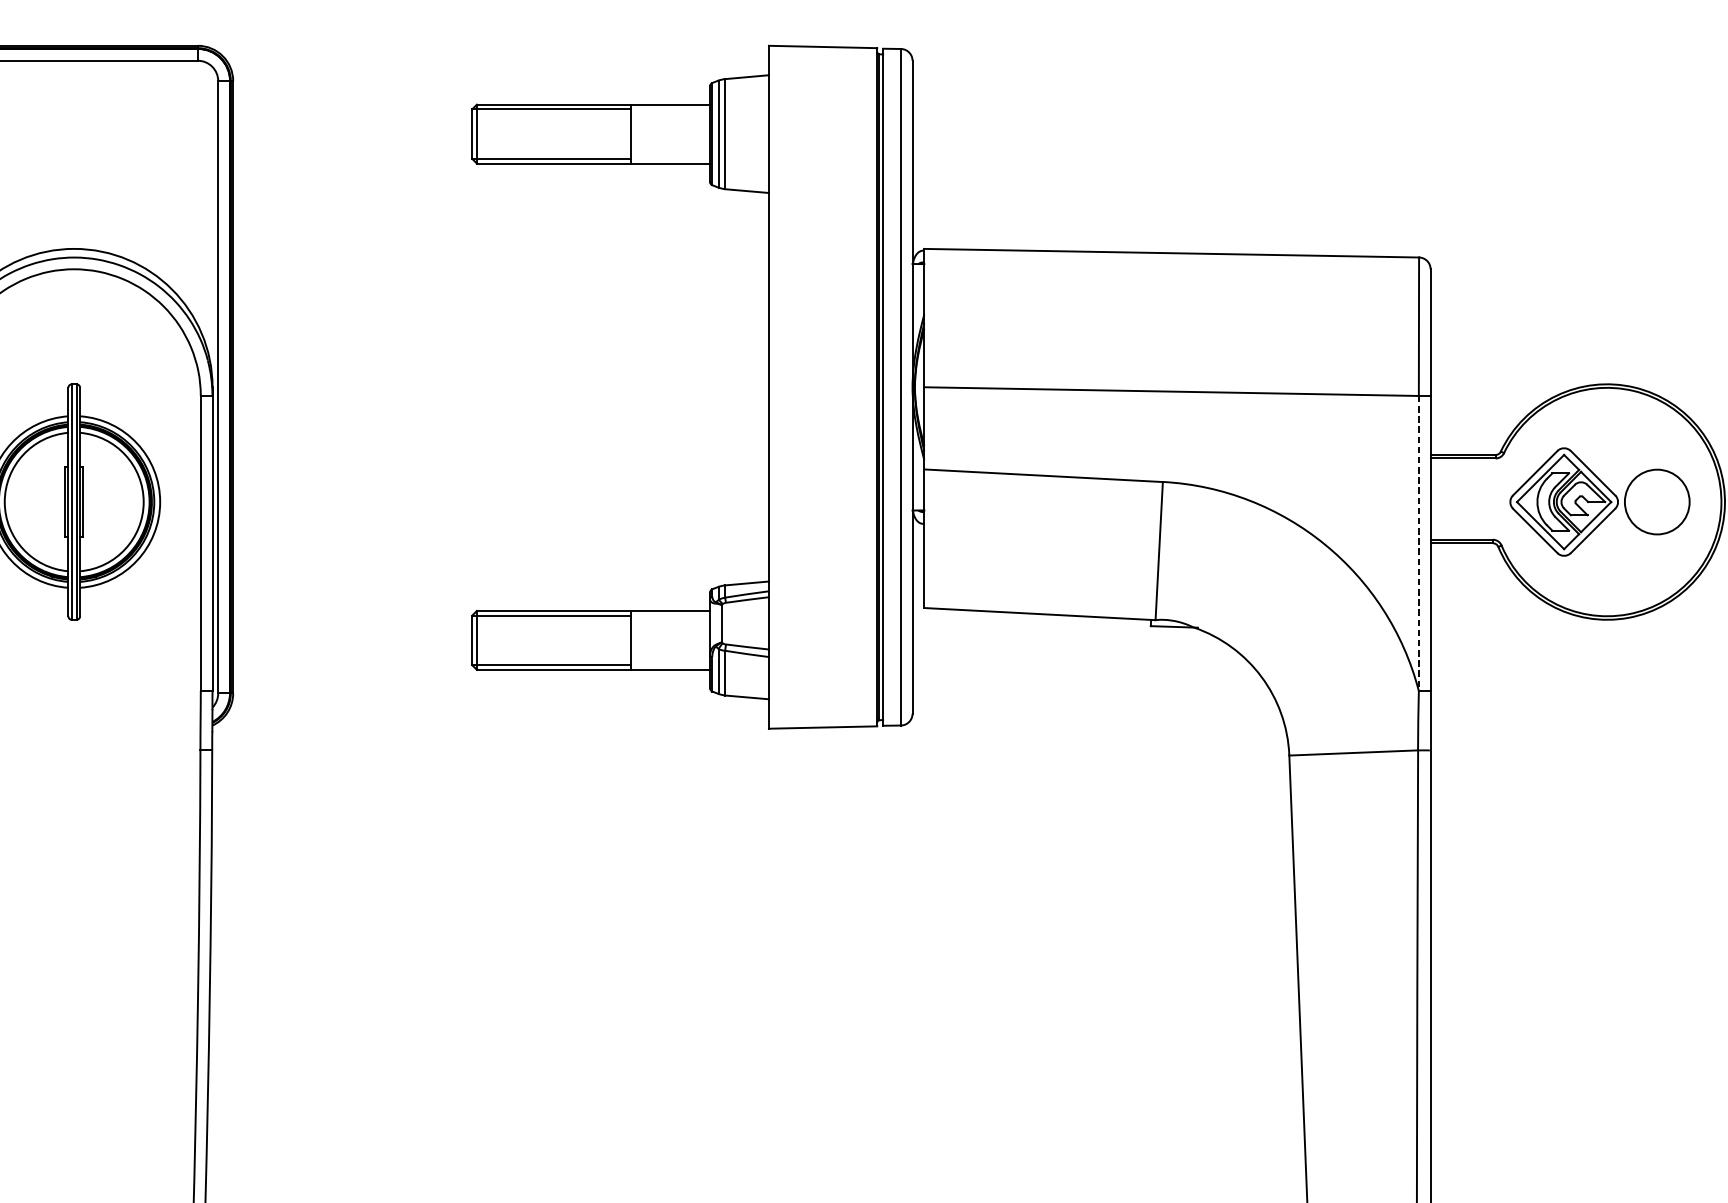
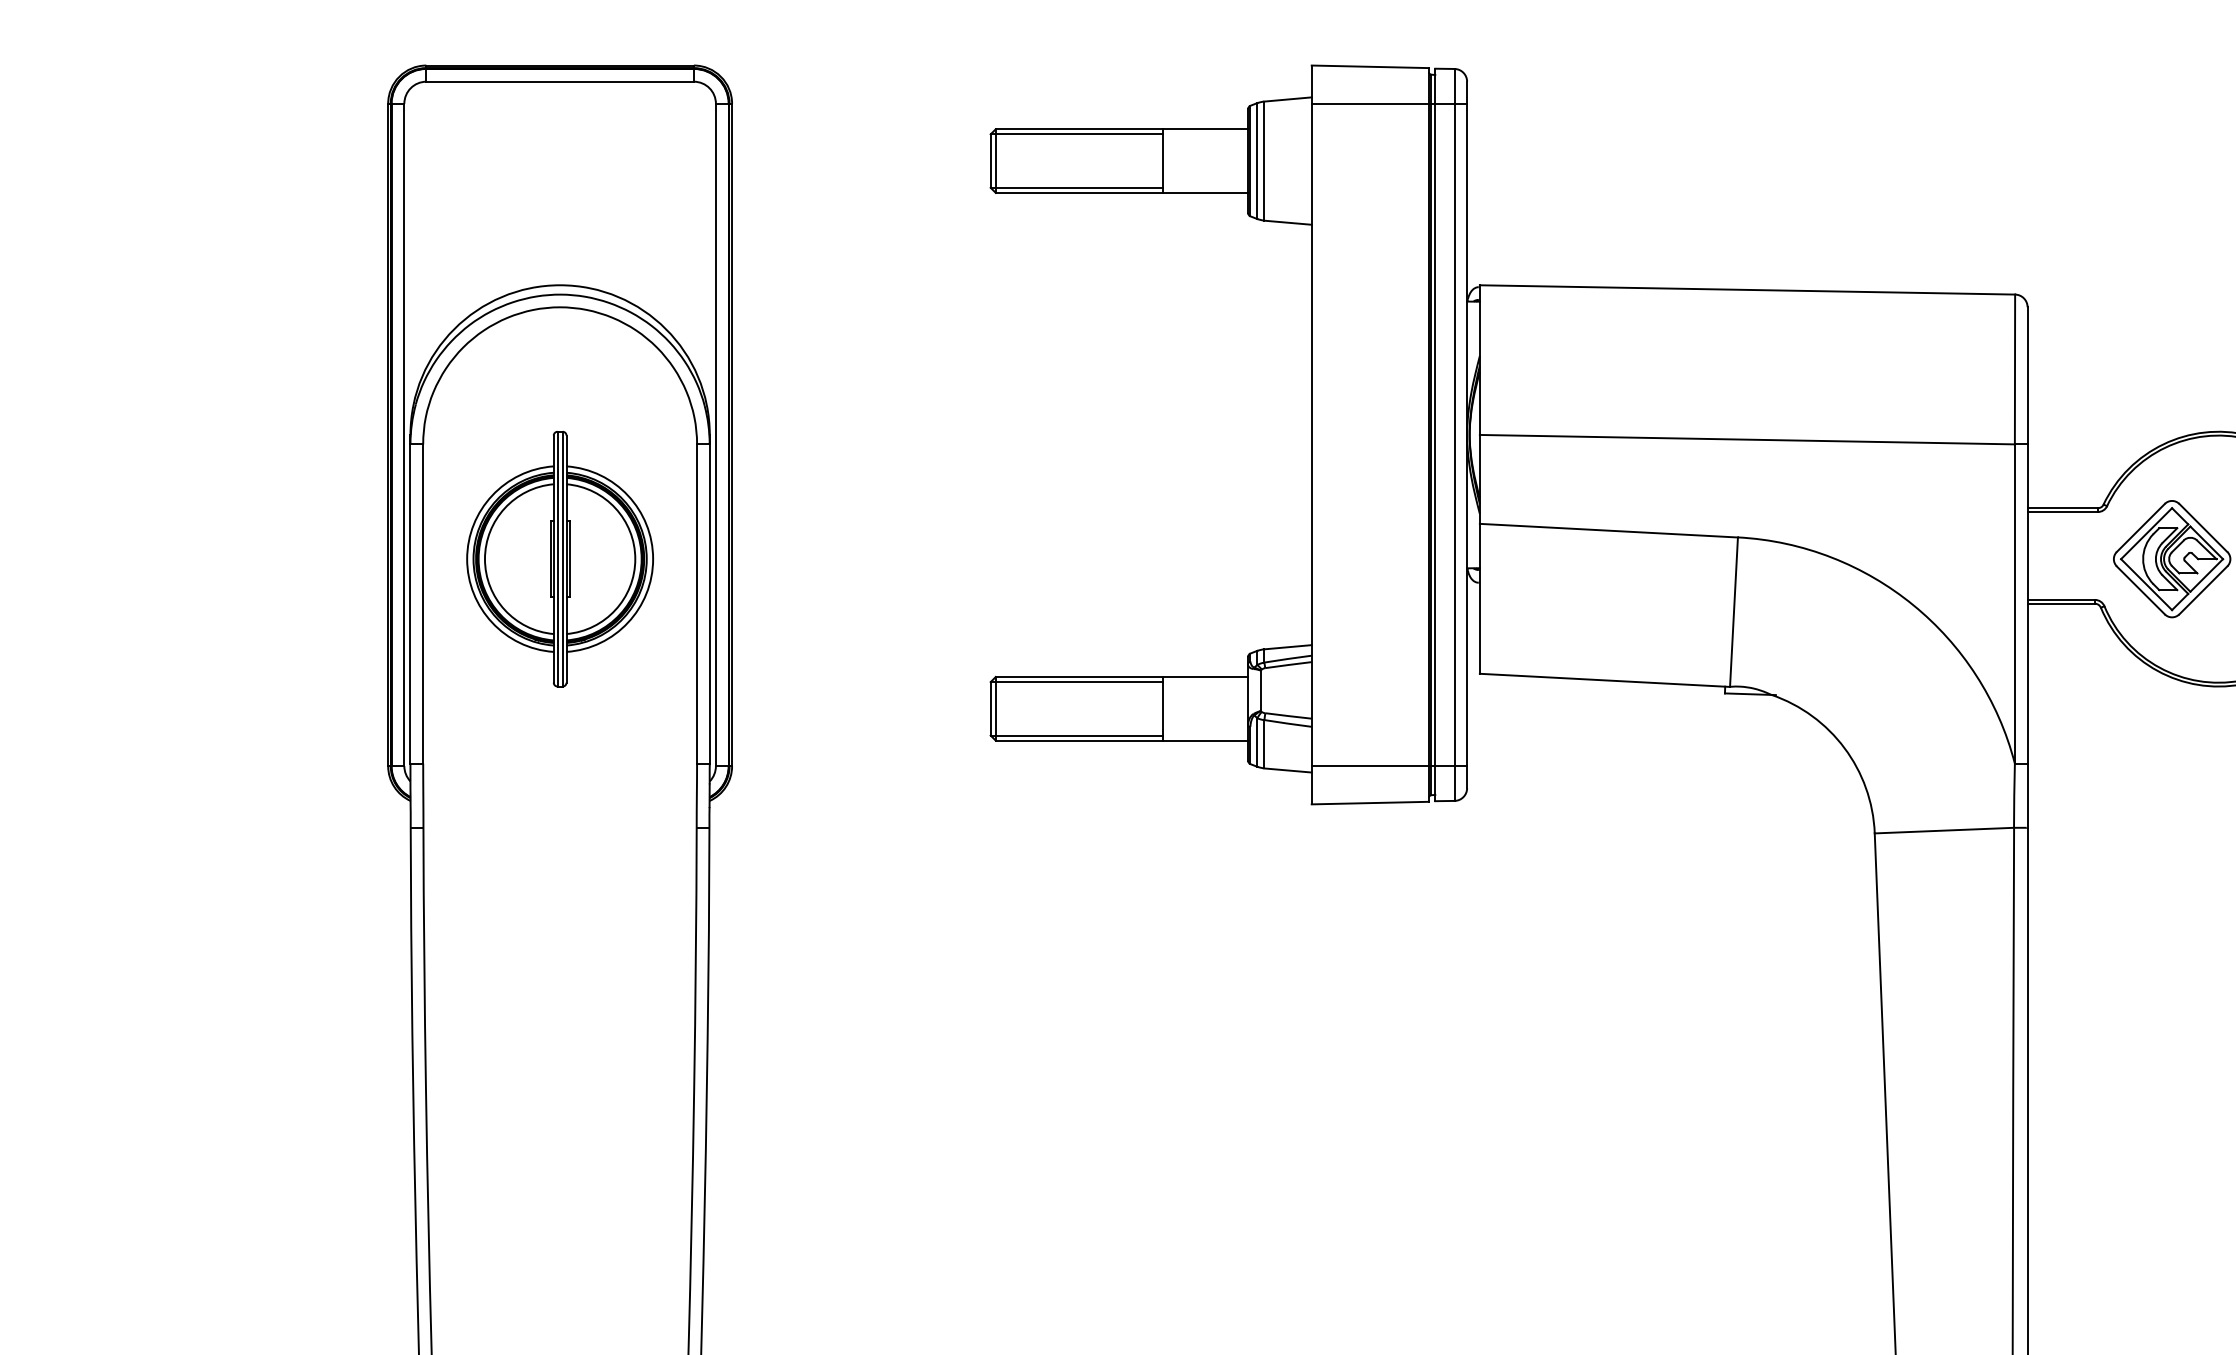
line: (840, 80) -> (1389, 103), added
line: (1418, 543) -> (2014, 604), dashed -> solid
line: (840, 693) -> (1389, 766), added

